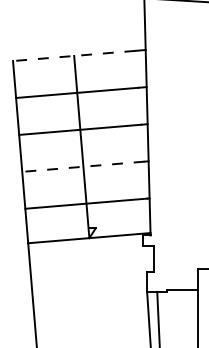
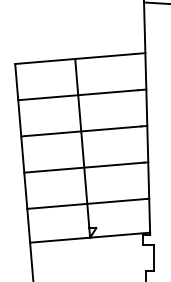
line: (73, 56) -> (74, 59), dashed -> solid
line: (82, 166) -> (83, 167), dashed -> solid

